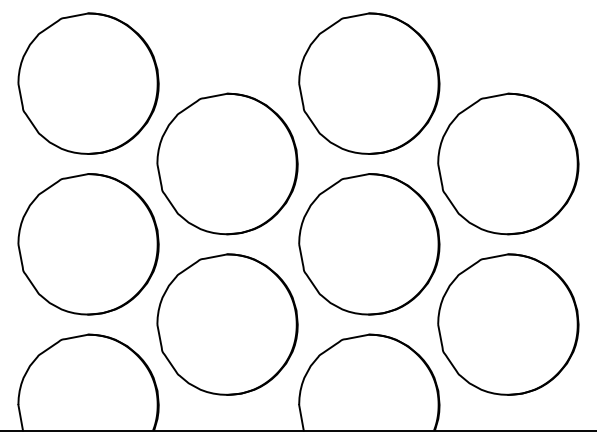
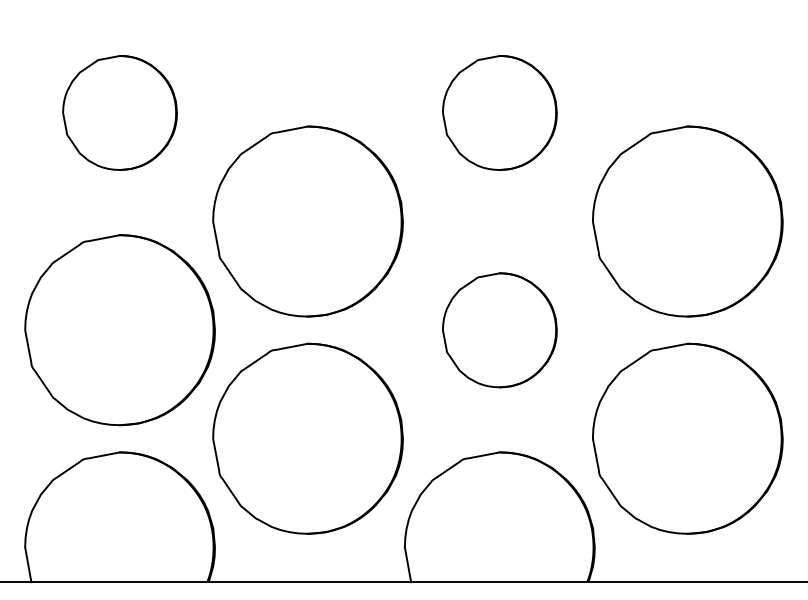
part: (88, 83) -> (119, 112), size x0.6
part: (369, 83) -> (499, 112), size x0.6
part: (369, 244) -> (499, 330), size x0.6

